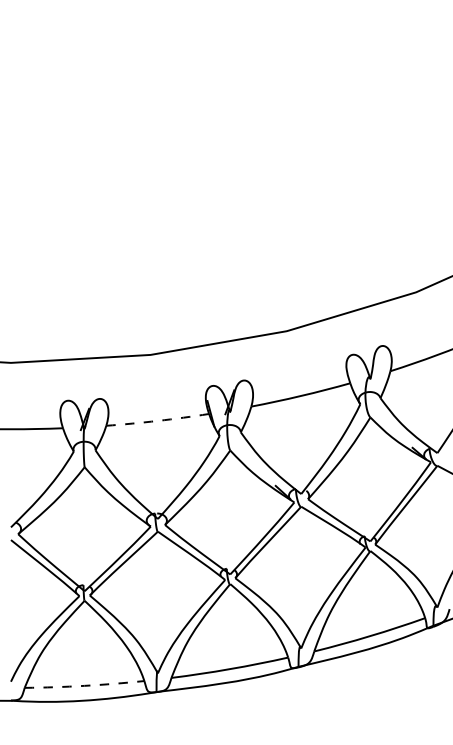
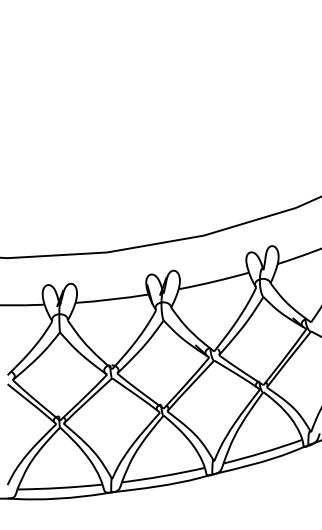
arc: (157, 420) -> (111, 299), dashed -> solid
arc: (84, 685) -> (59, 487), dashed -> solid

